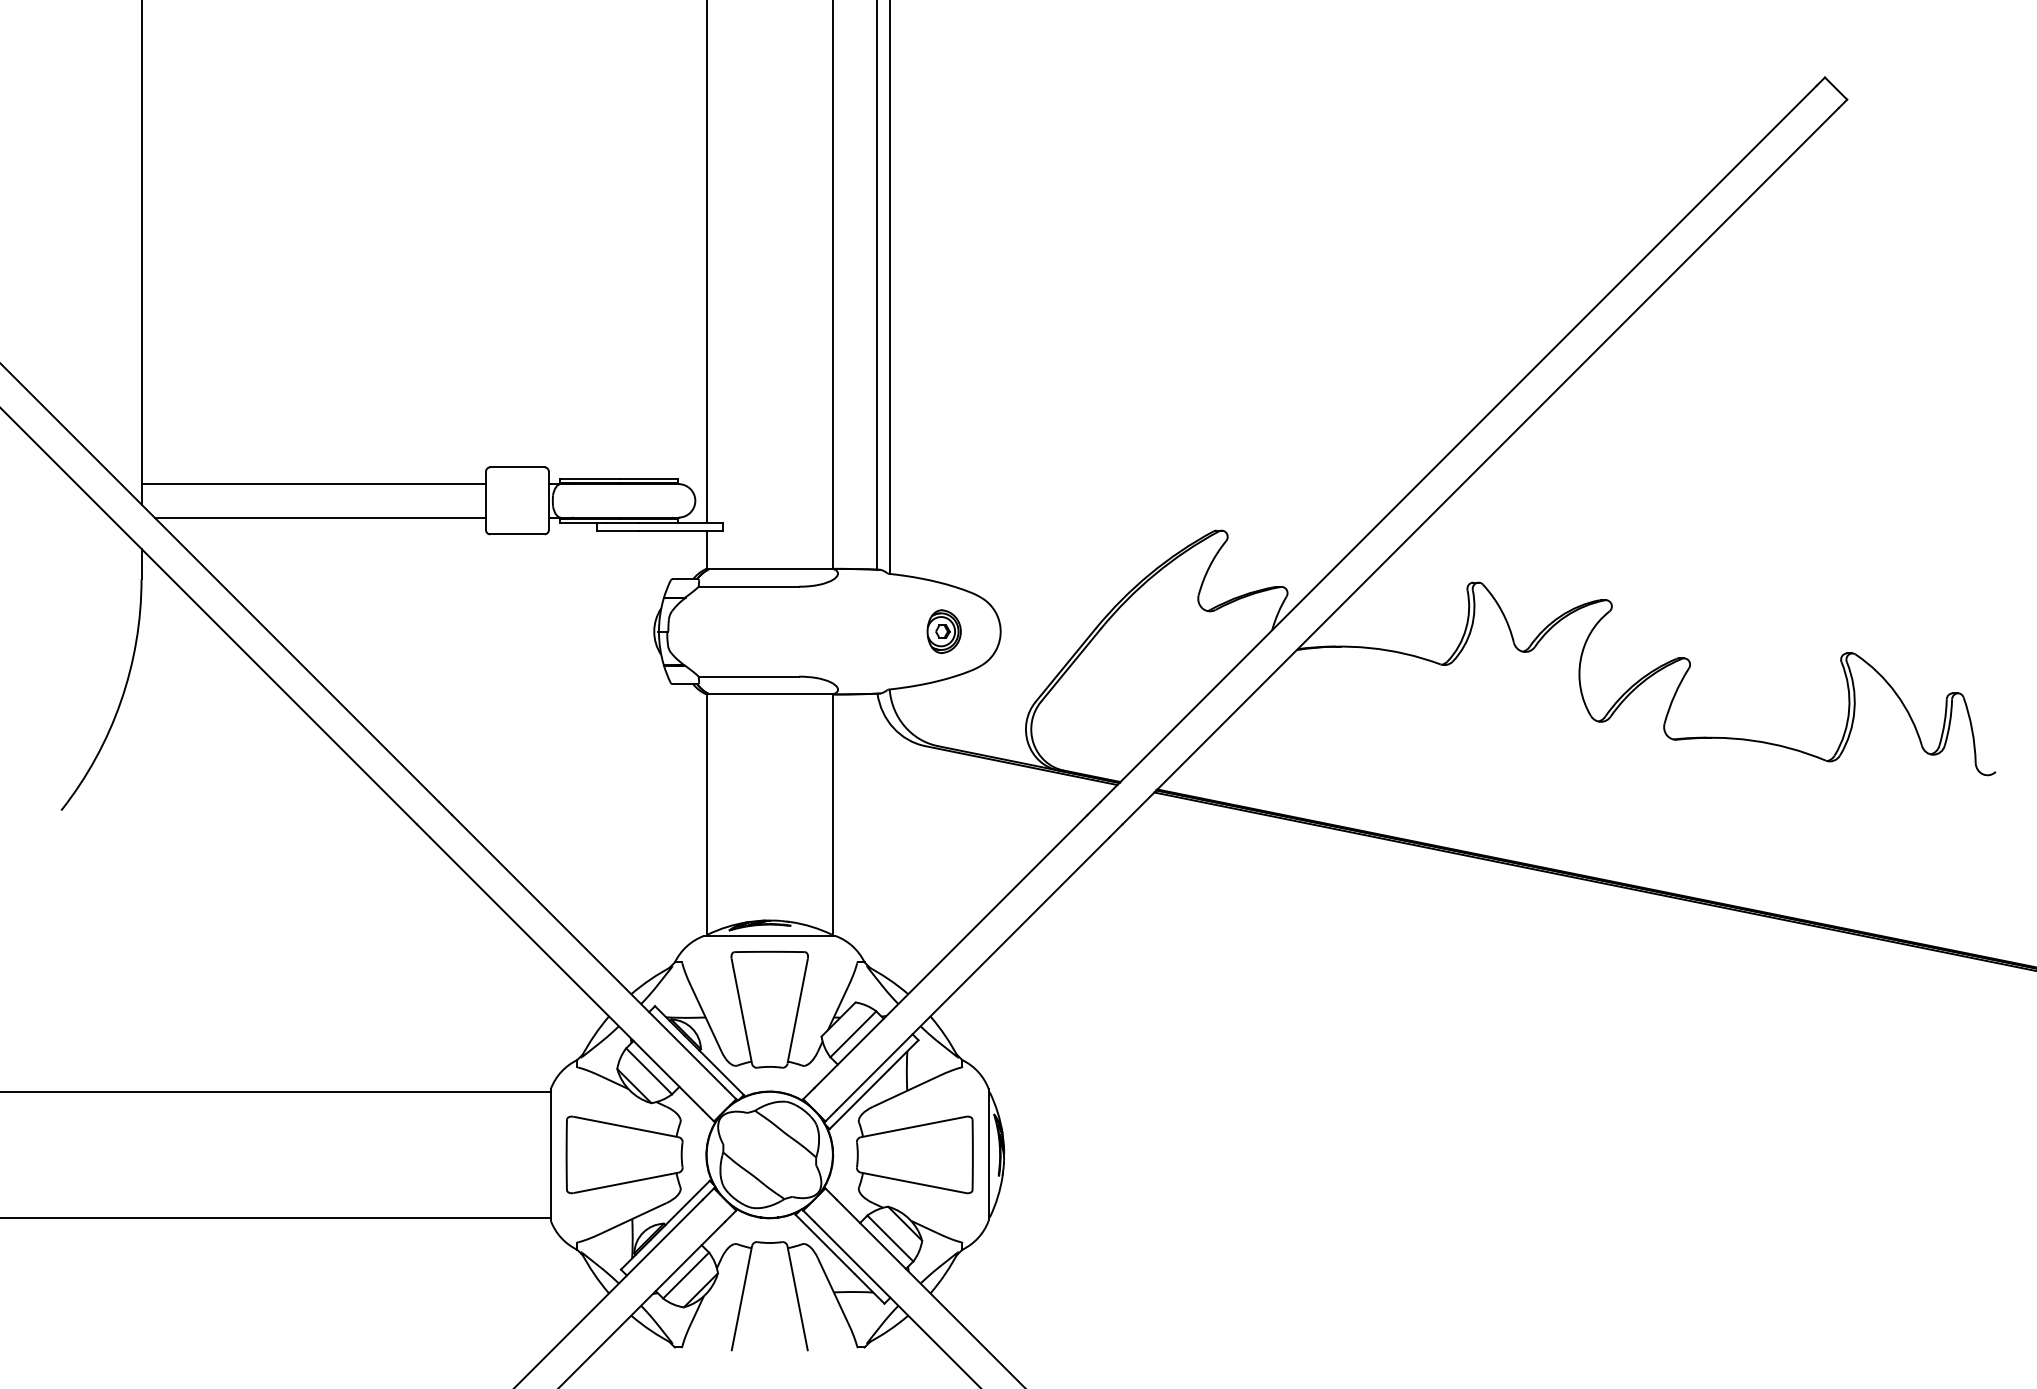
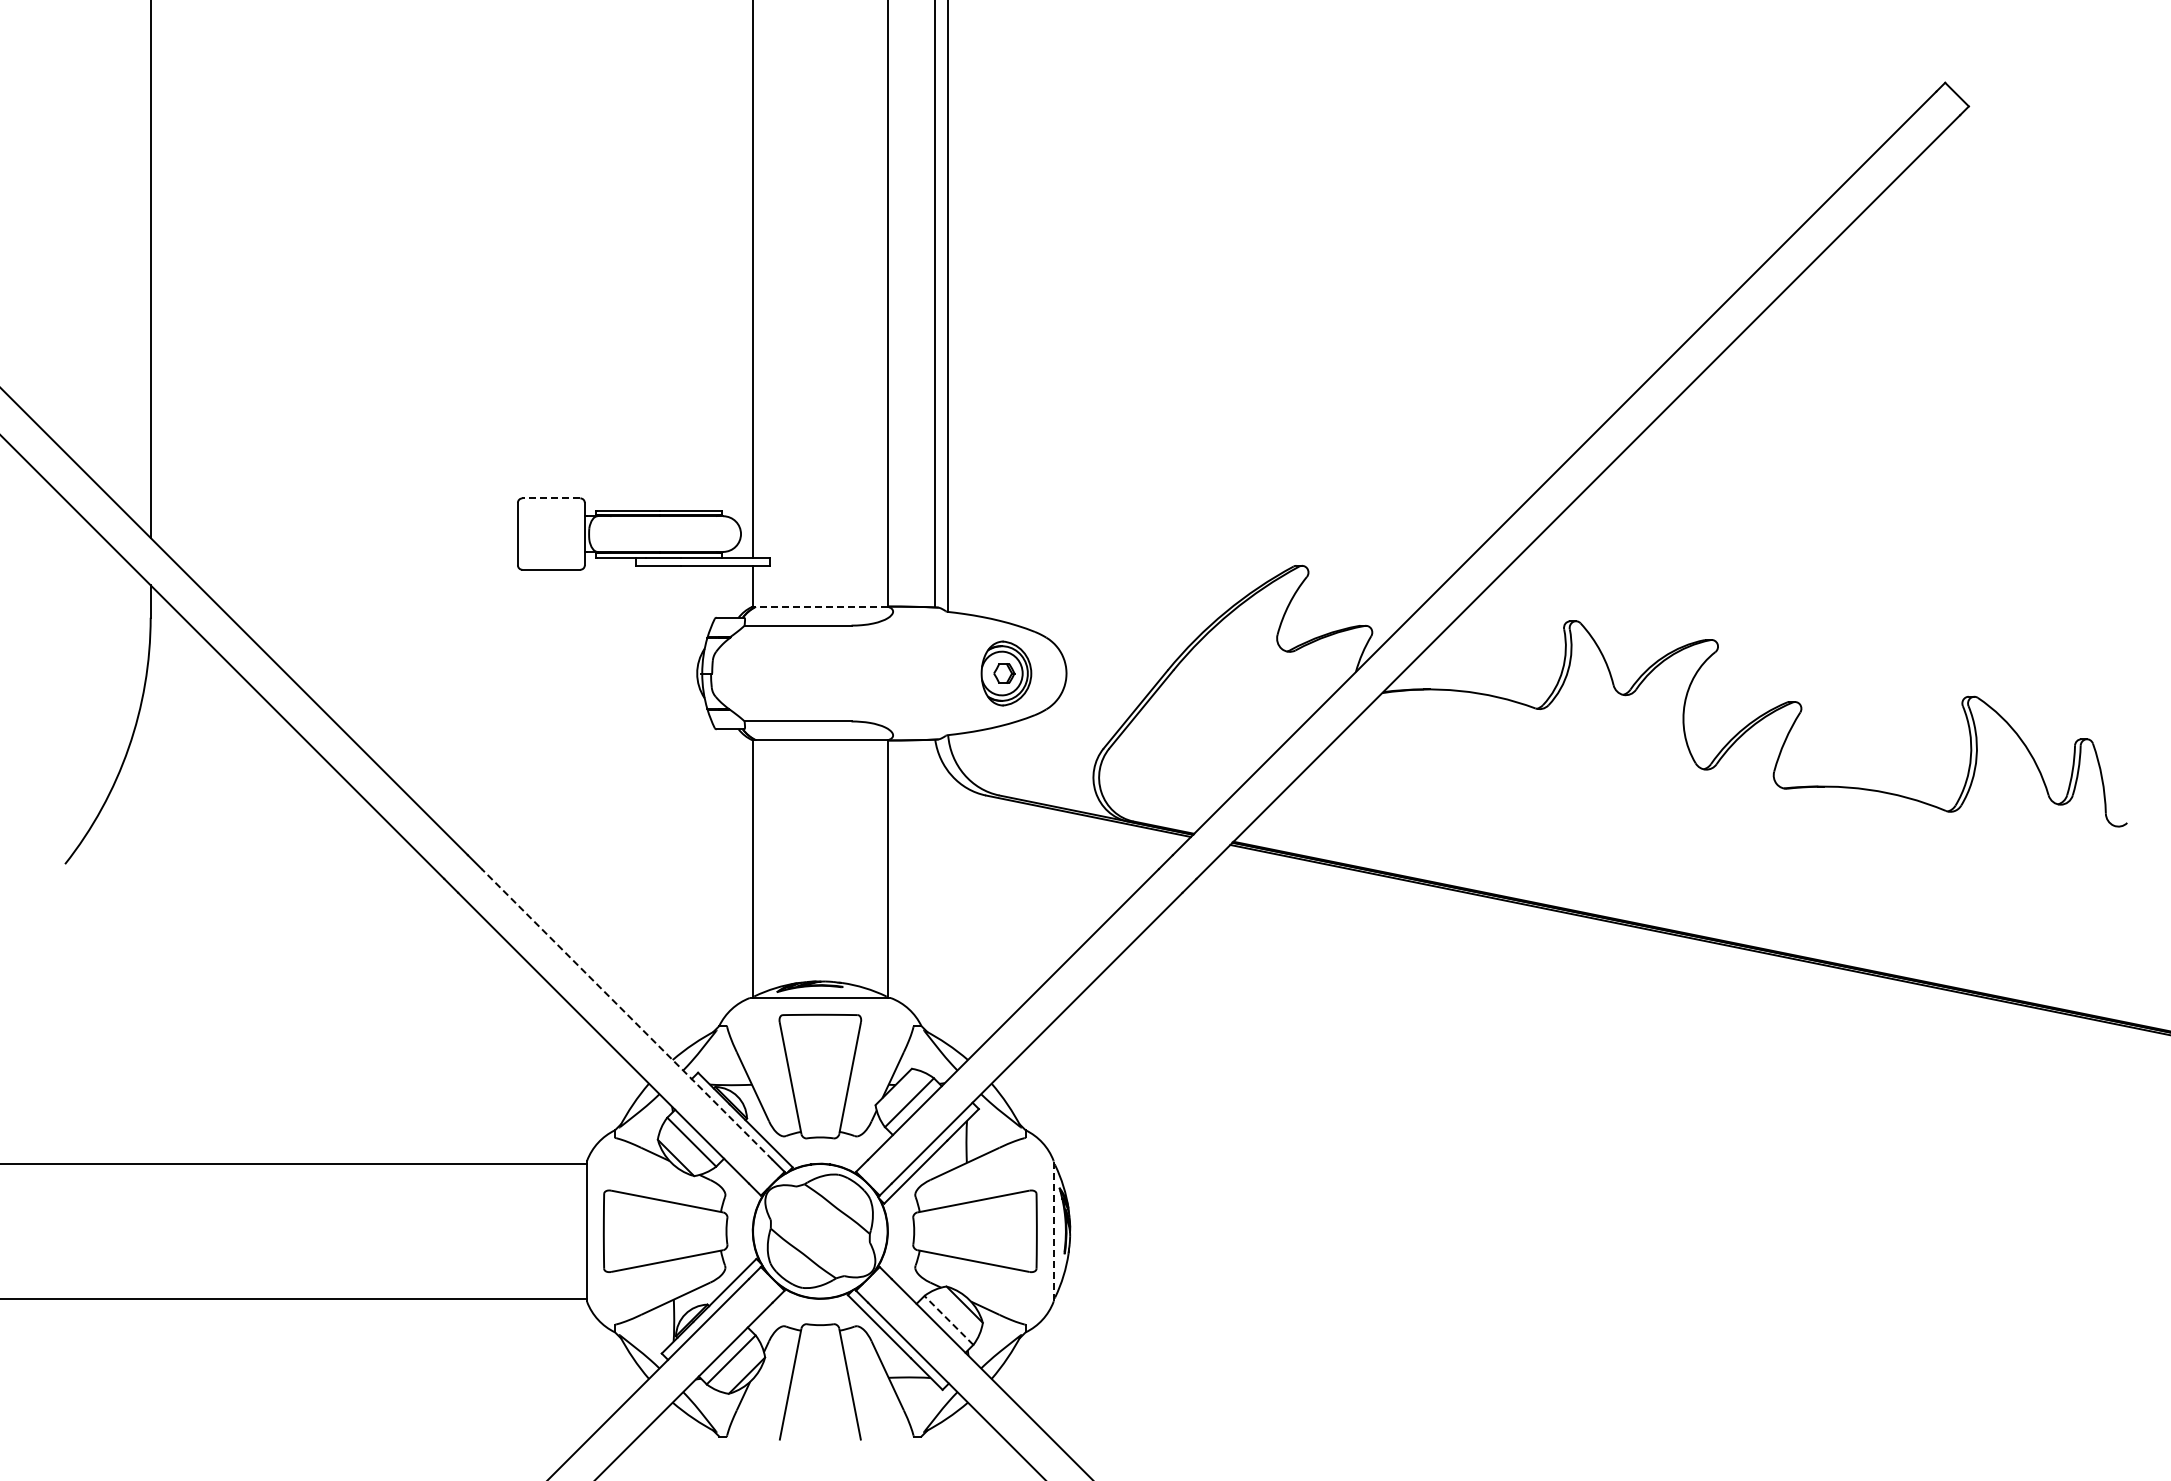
line: (516, 467) -> (550, 498), solid -> dashed
line: (313, 484) -> (333, 516), removed
line: (319, 517) -> (340, 551), removed
line: (770, 568) -> (821, 606), solid -> dashed
part: (943, 631) -> (1005, 673), size x1.4
line: (588, 951) -> (627, 1014), solid -> dashed
line: (988, 1155) -> (1053, 1231), solid -> dashed
line: (889, 1238) -> (948, 1320), solid -> dashed

